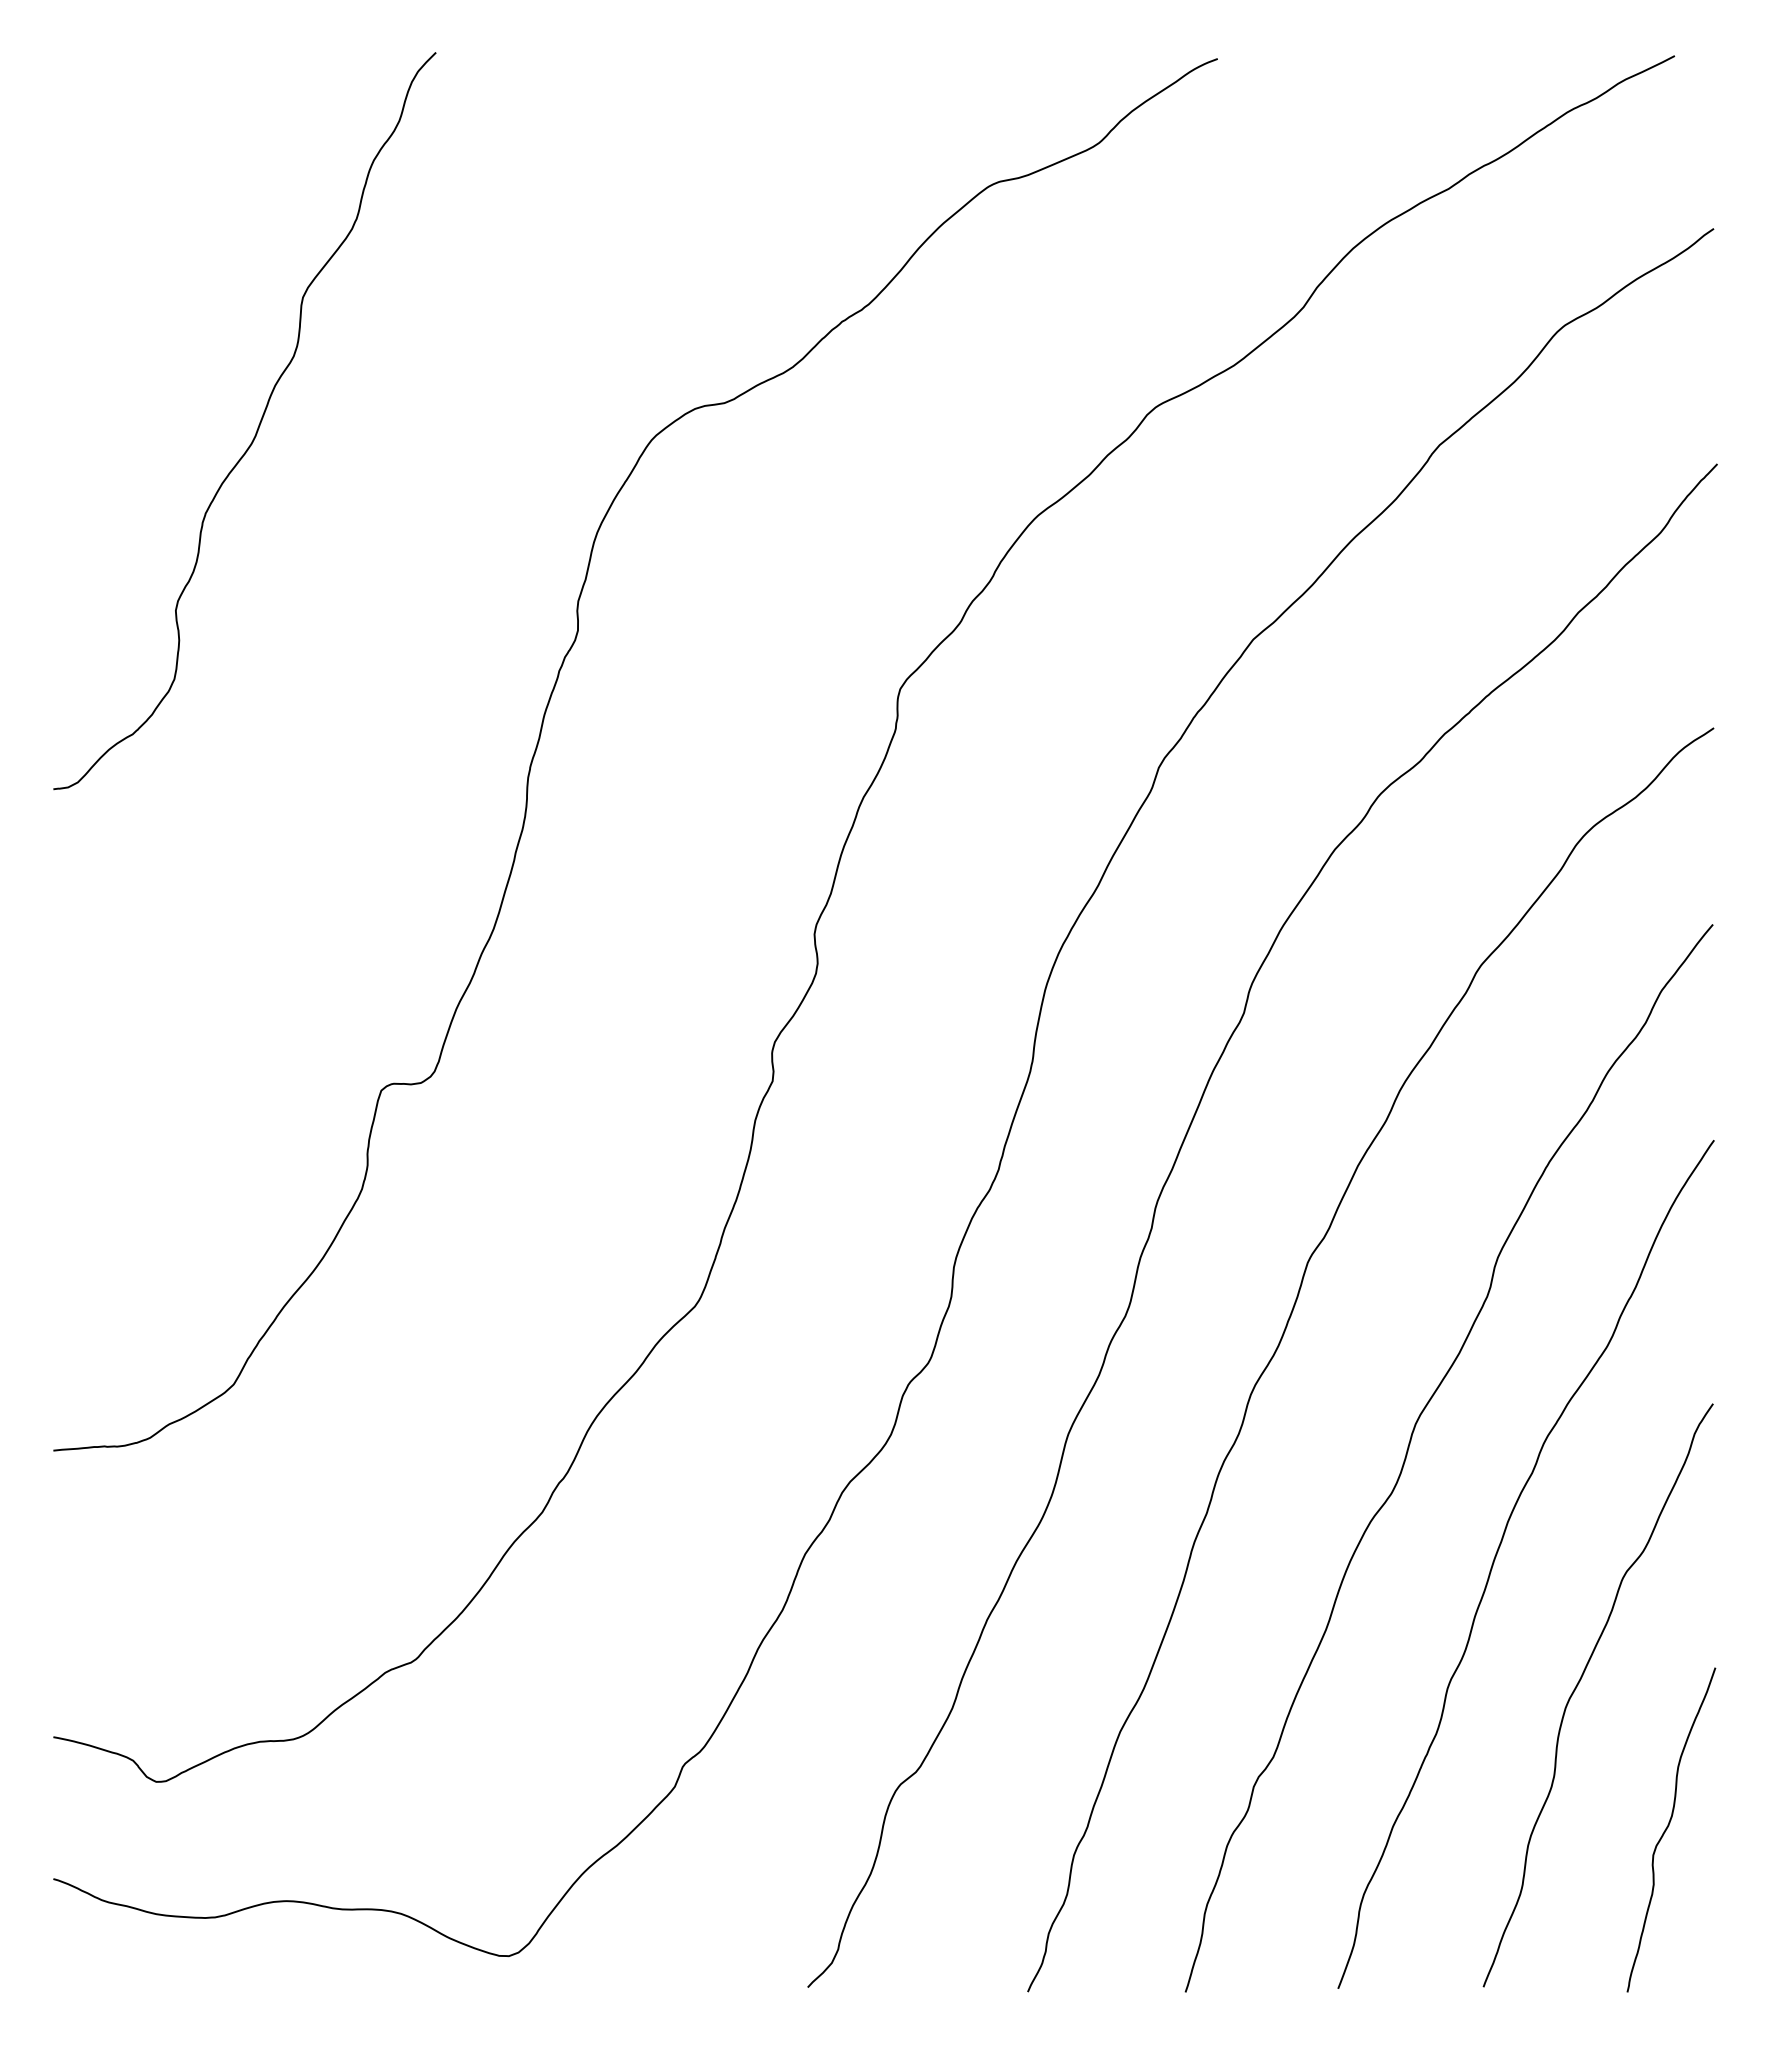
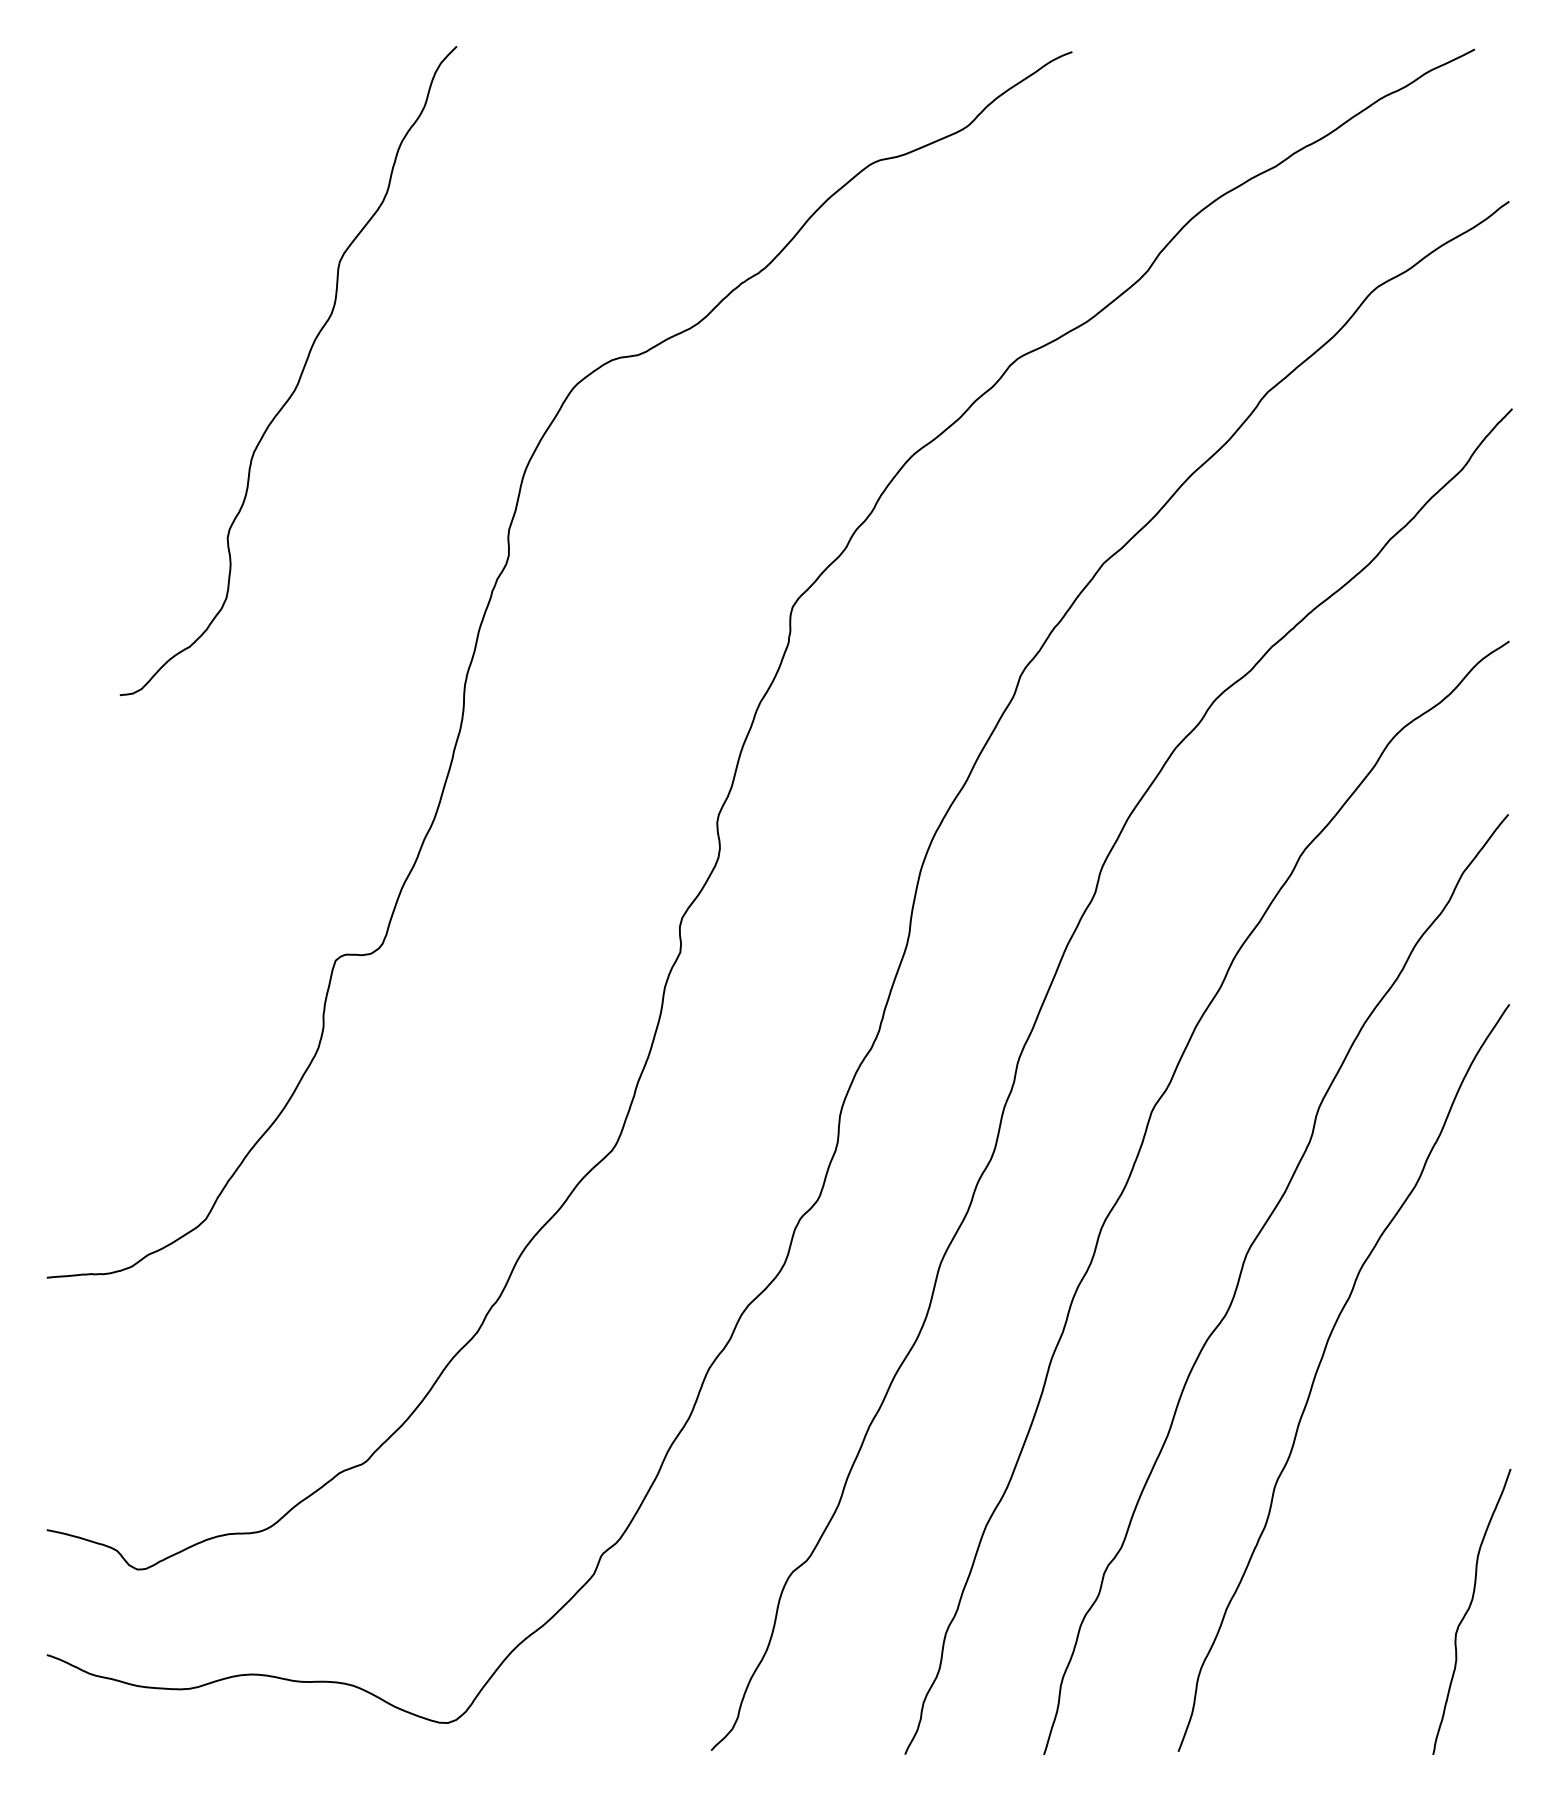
curve: (257, 427) -> (299, 376), moved
curve: (1577, 1686) -> (1389, 1485), removed

